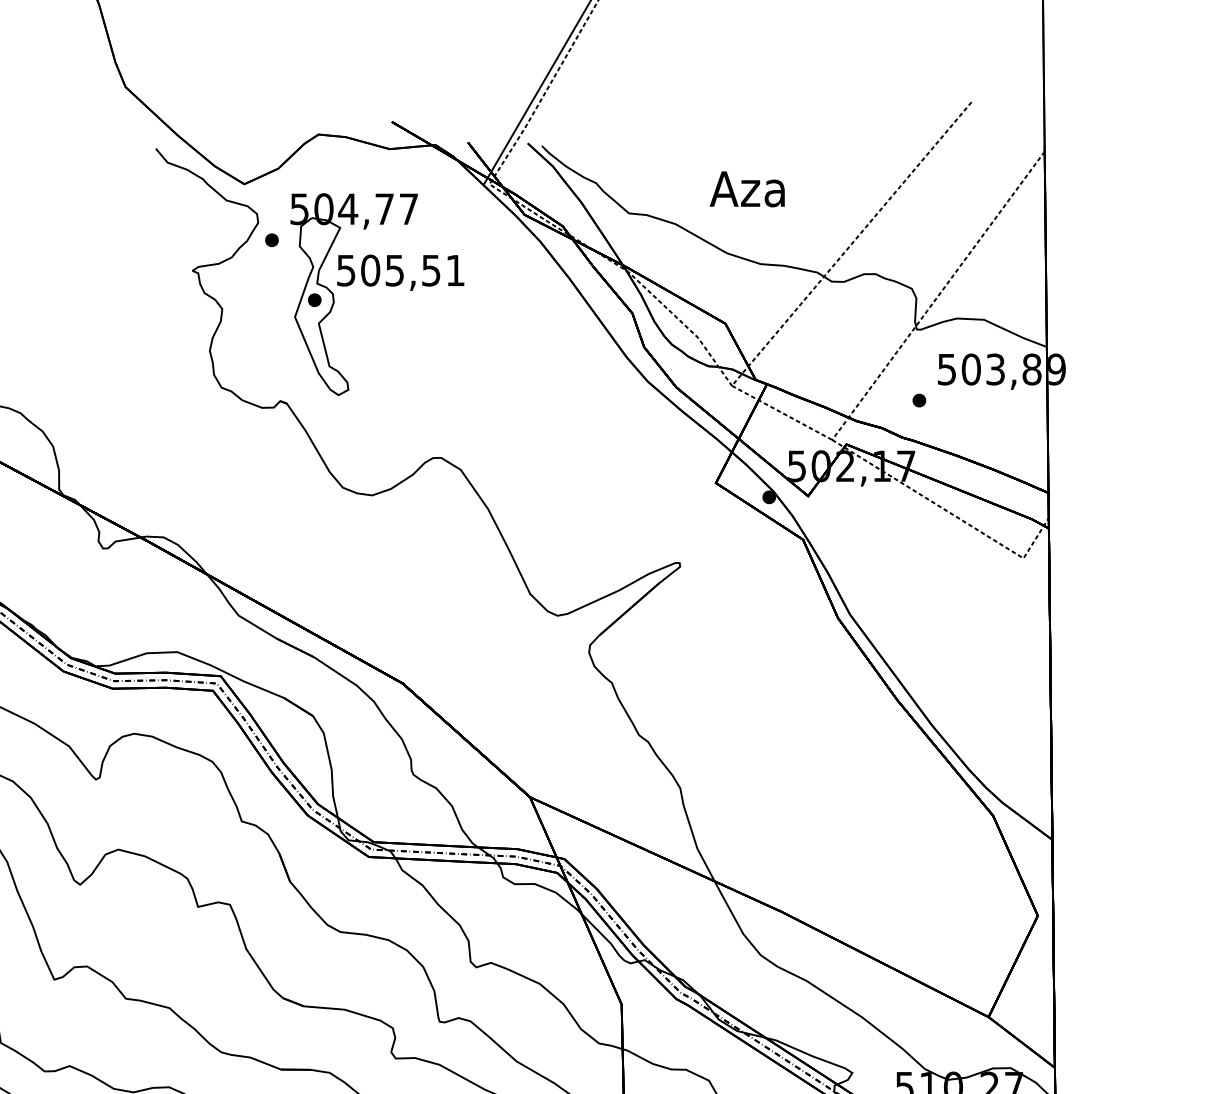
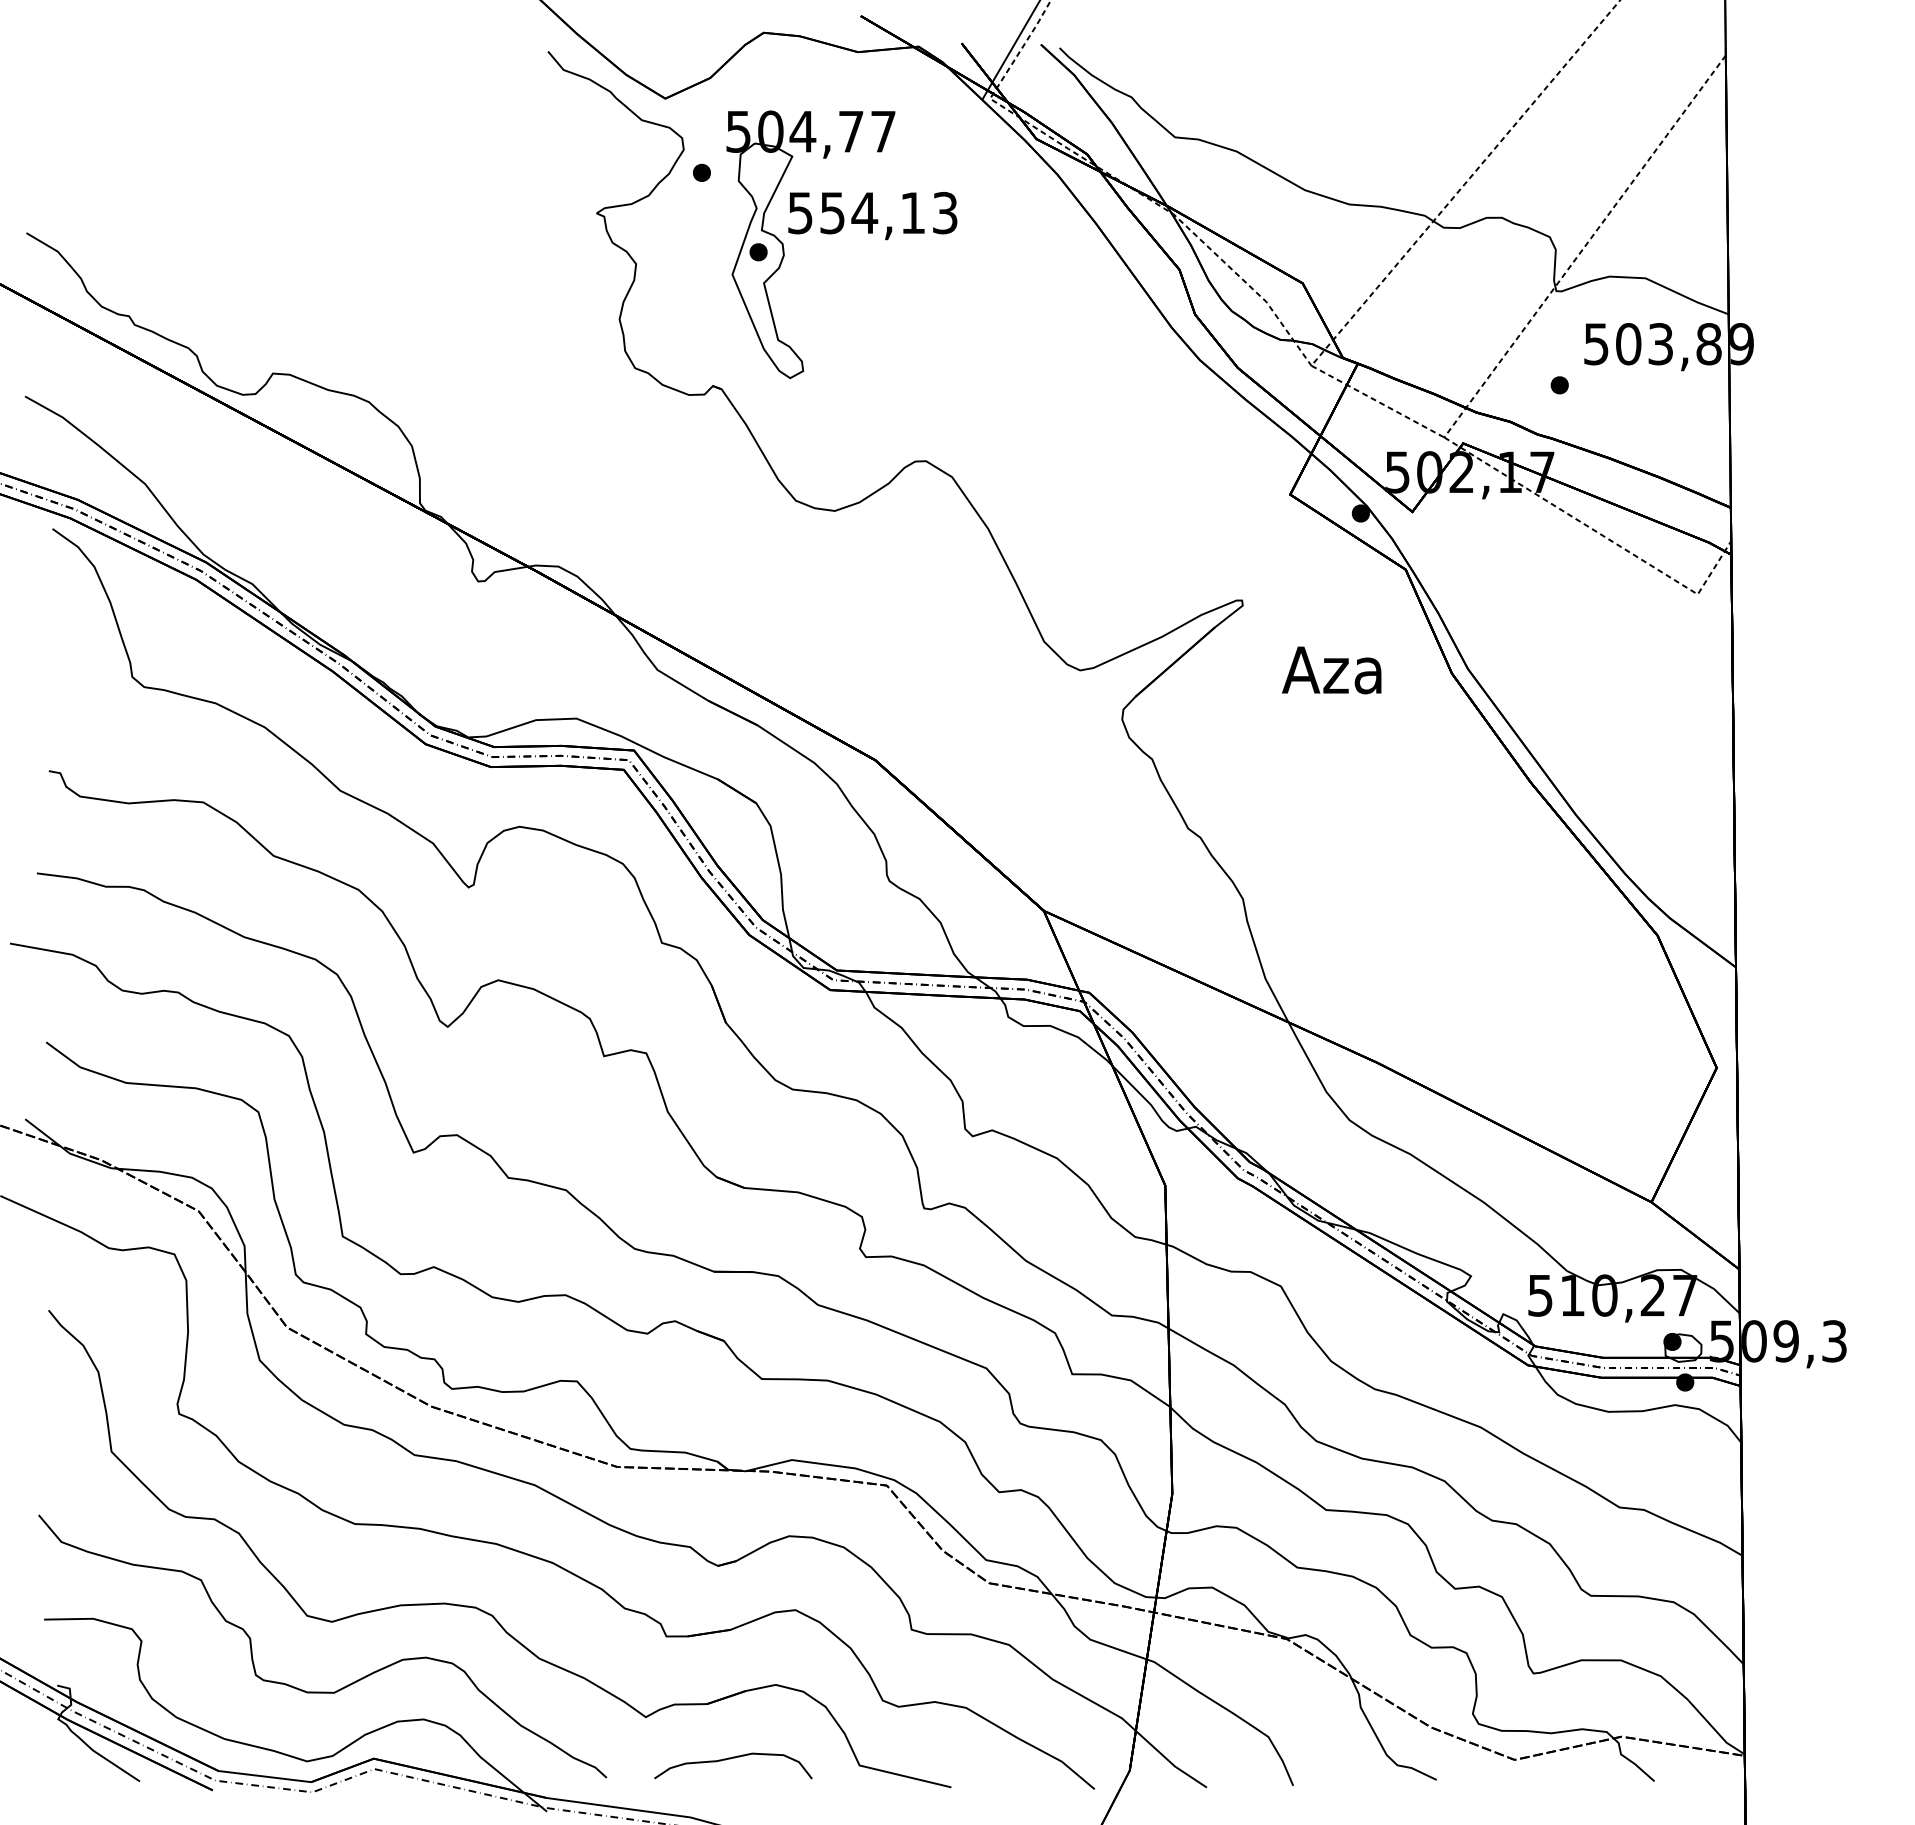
text: (747, 189) -> (1331, 670), moved
text: (412, 270) -> (888, 212), 505,51 -> 554,13

